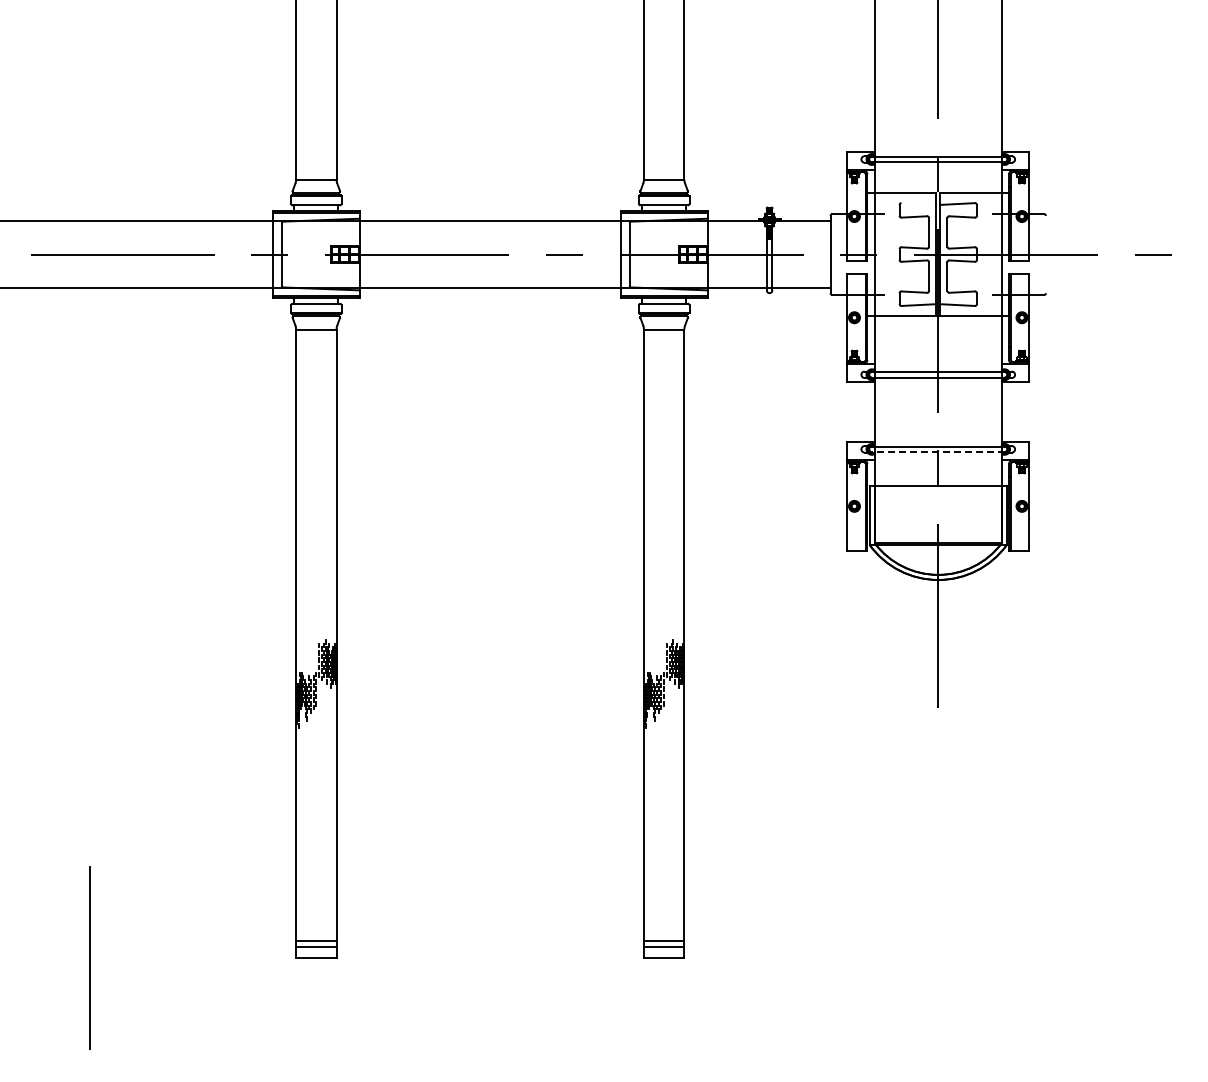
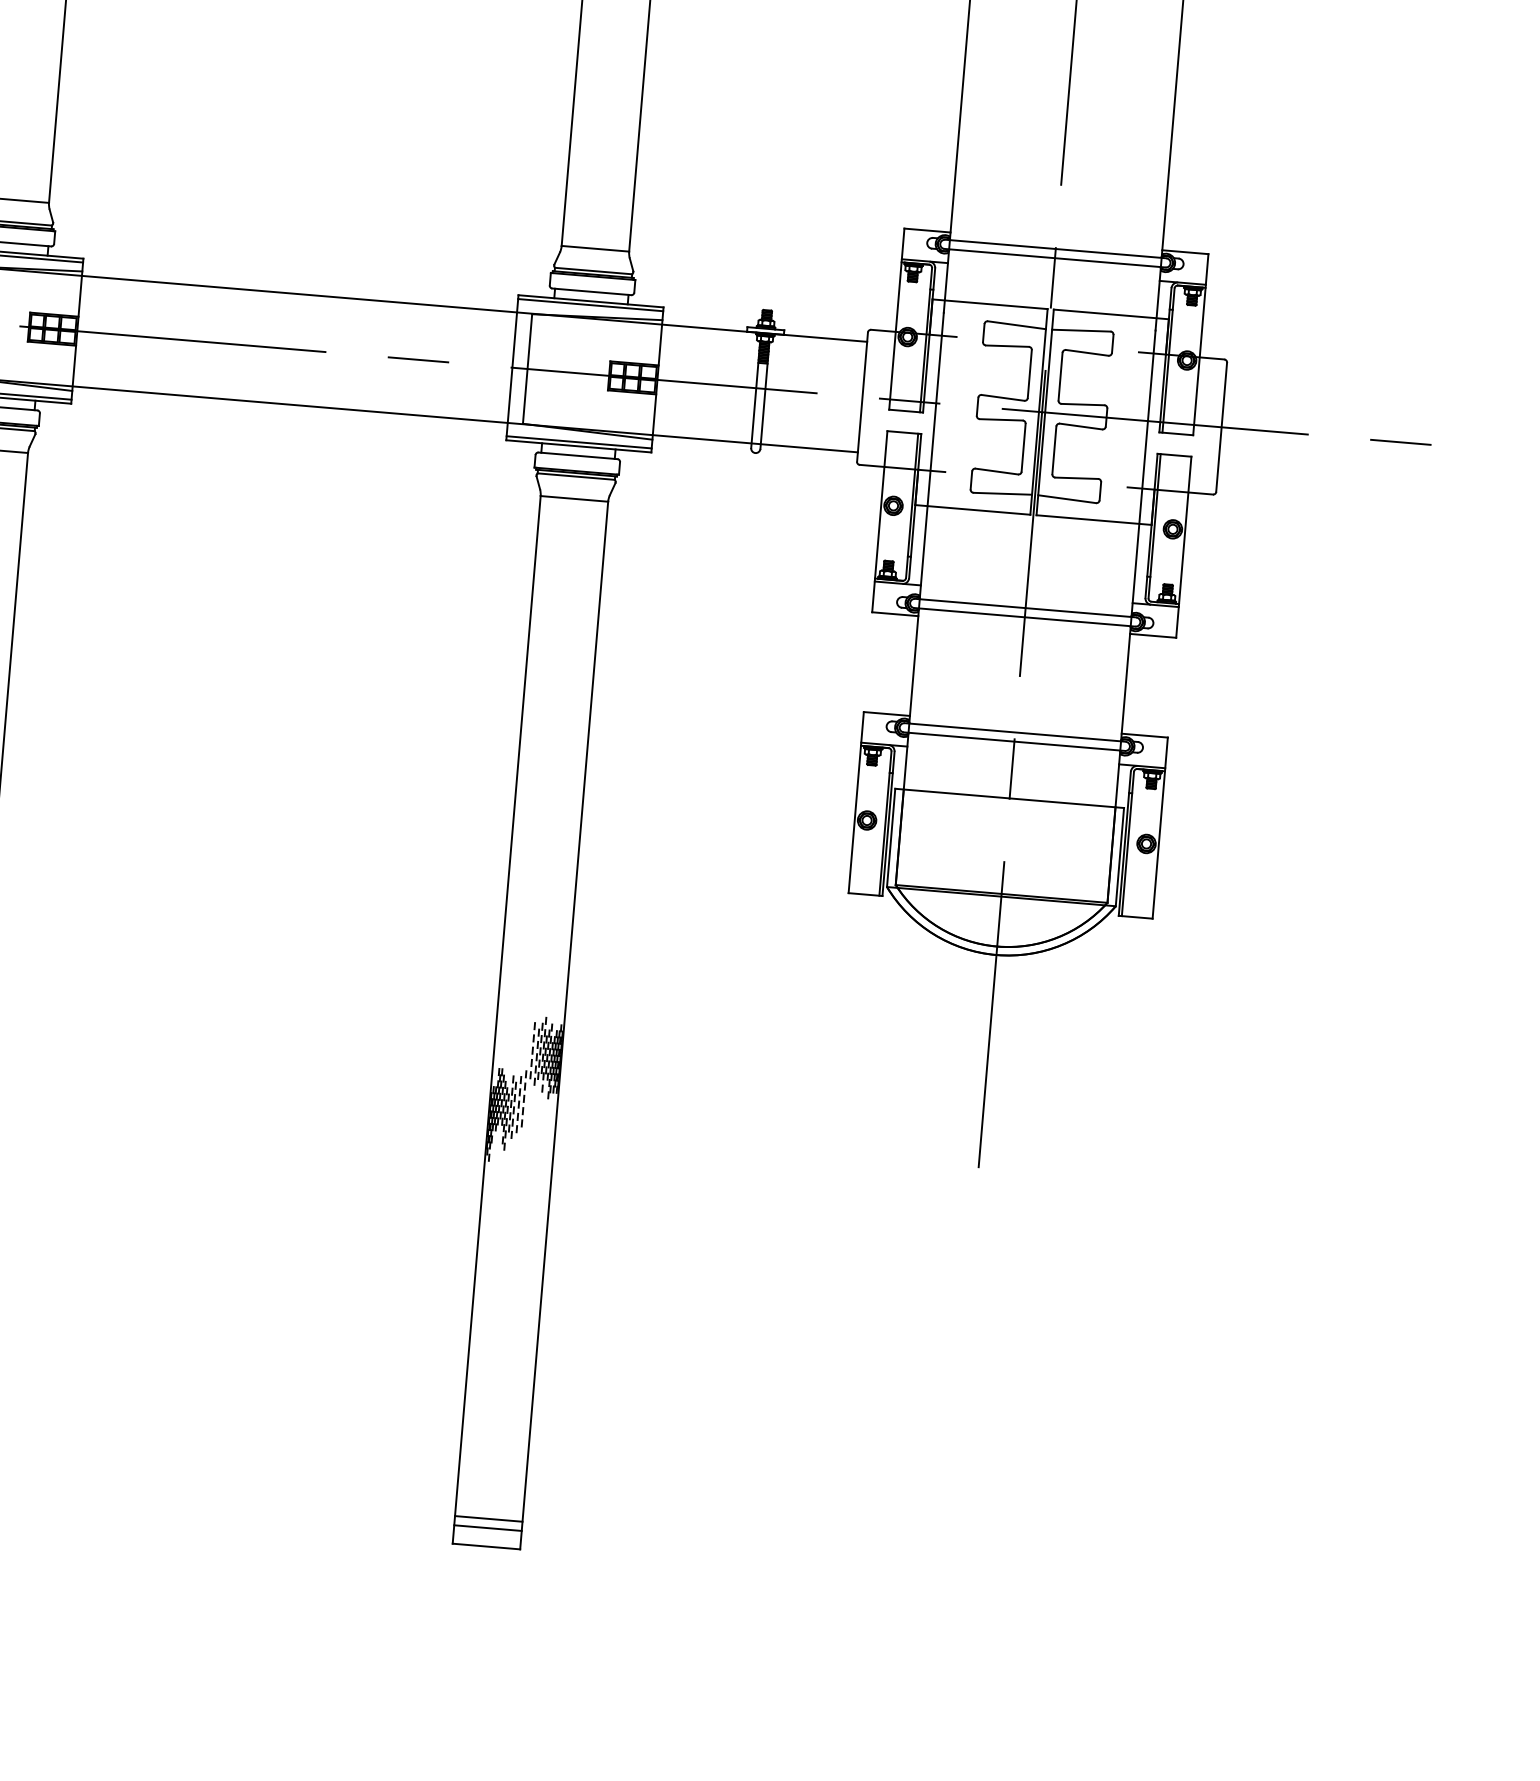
line: (918, 203) -> (1016, 324), added
line: (1045, 254) -> (1220, 427), added
line: (937, 452) -> (1013, 742), dashed -> solid

